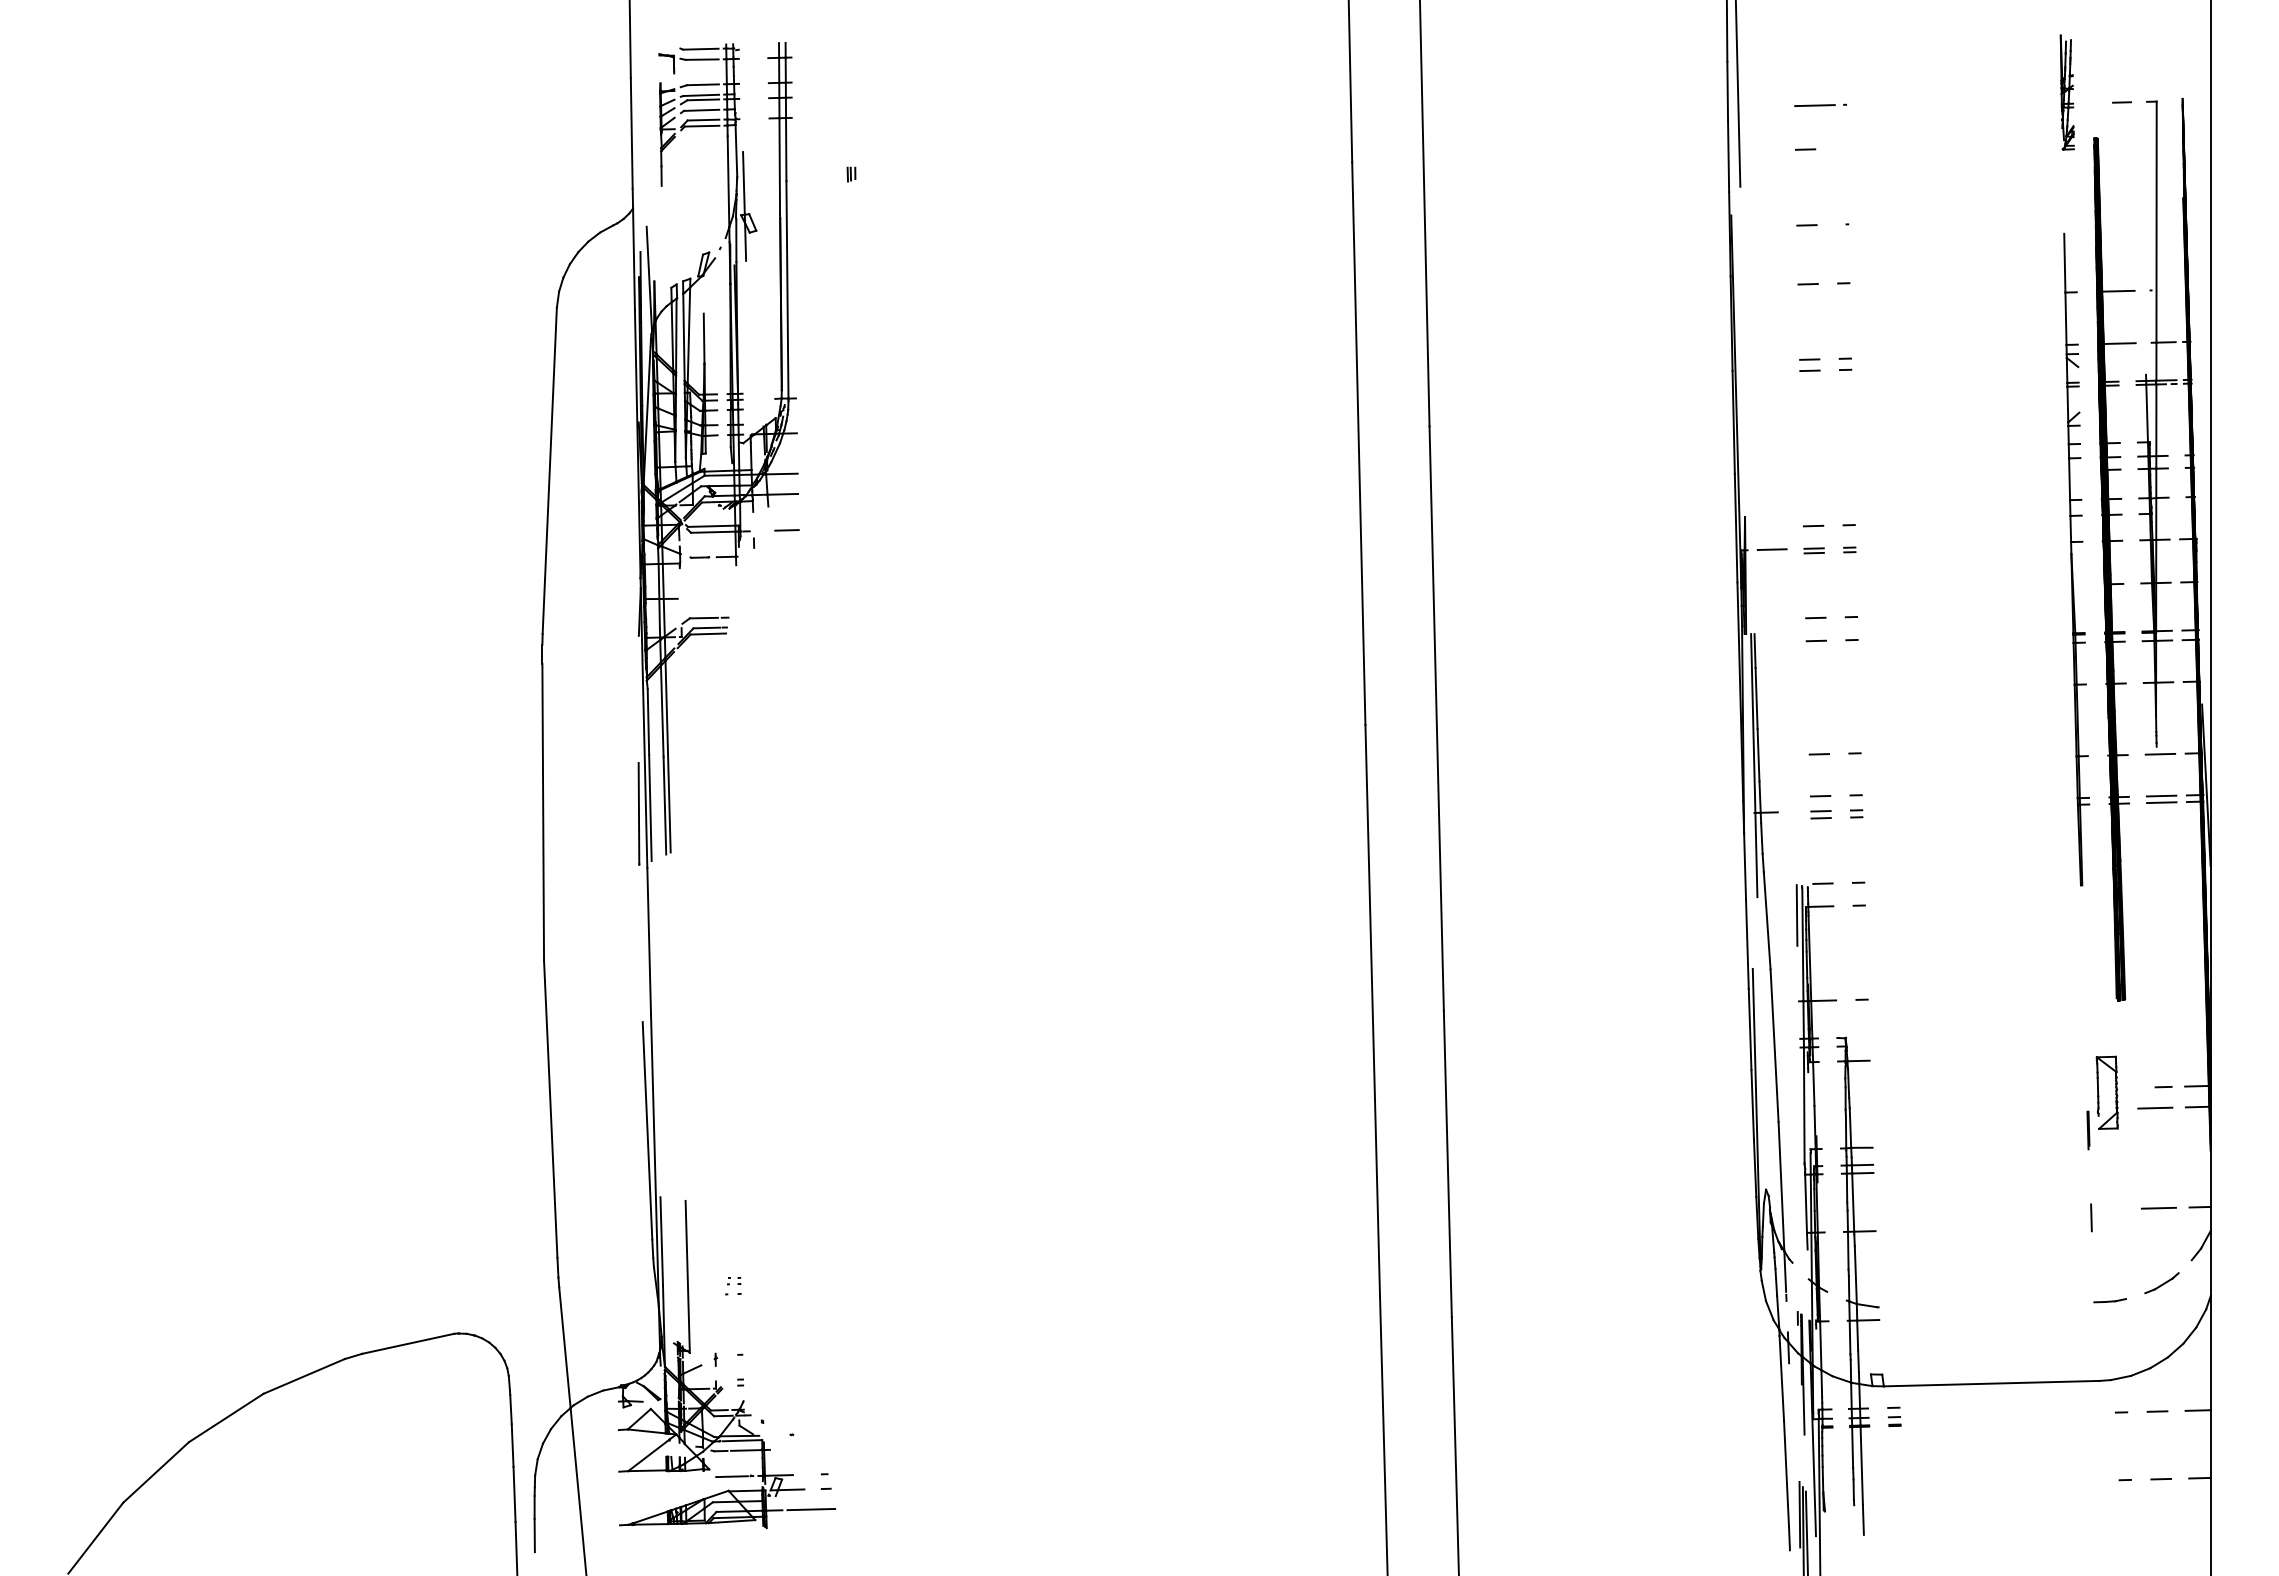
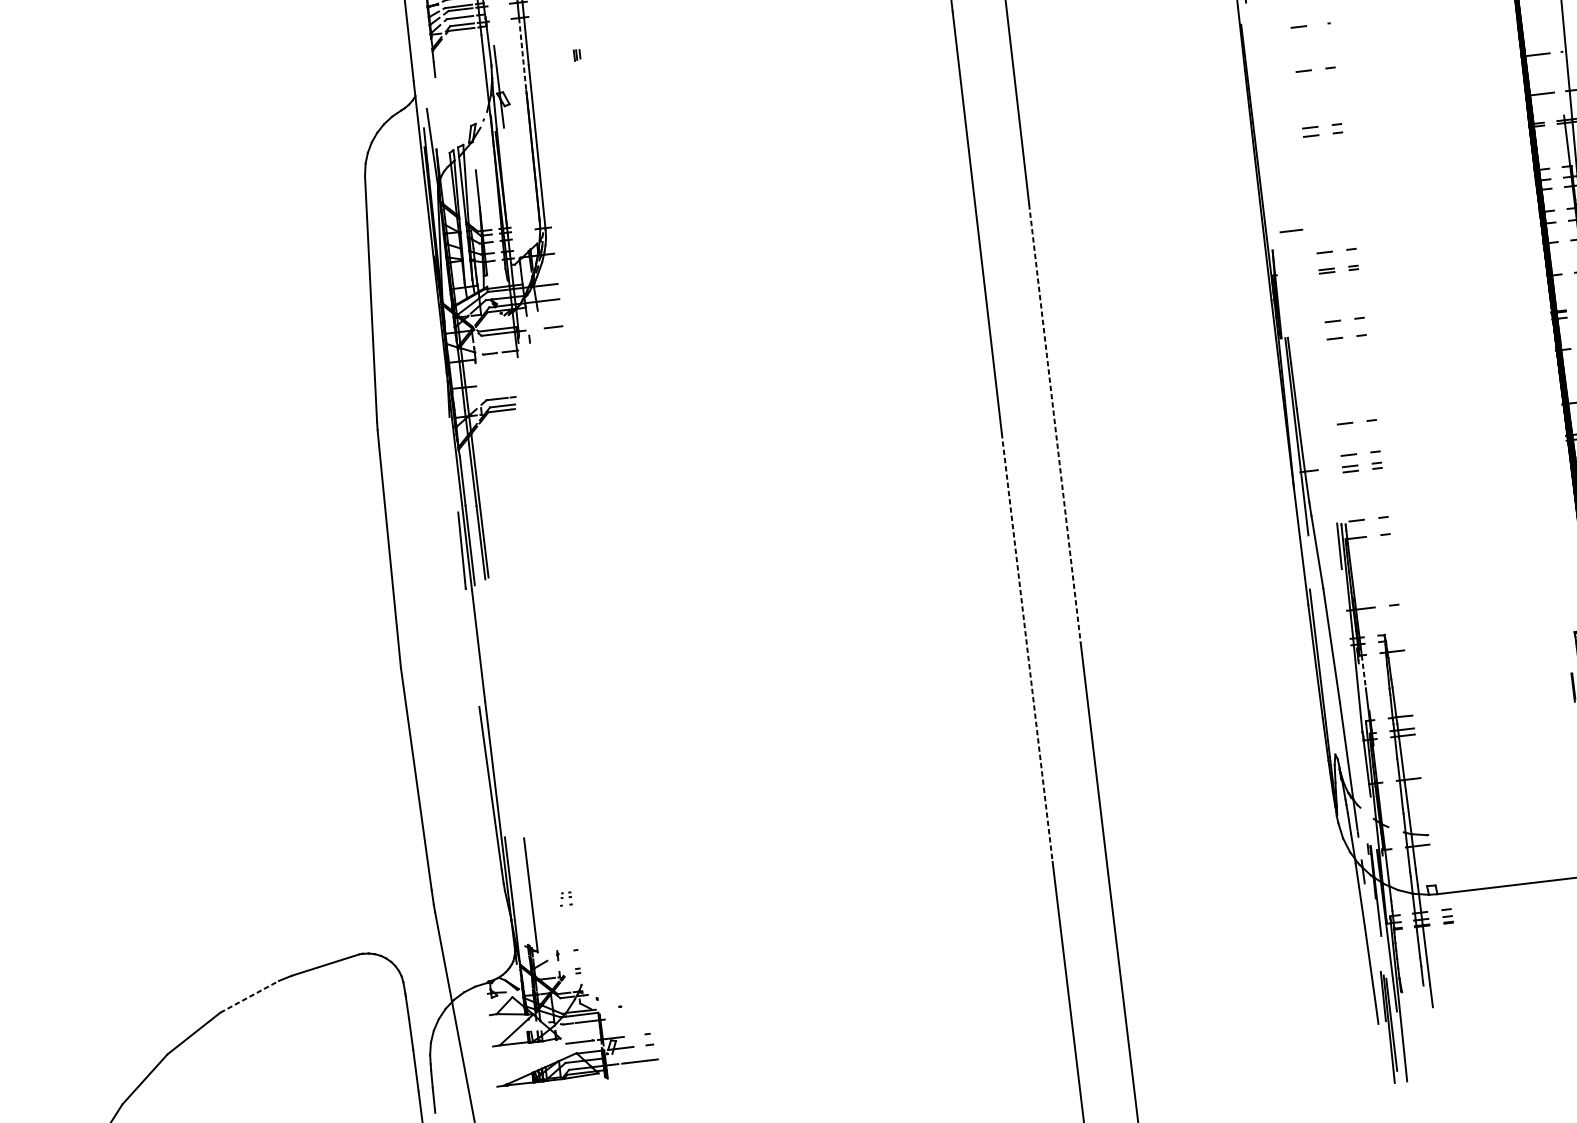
line: (779, 166) -> (522, 54), solid -> dashed
line: (1771, 549) -> (1290, 230), moved
part: (2076, 559) -> (1524, 259), removed
line: (1436, 718) -> (1054, 423), solid -> dashed
line: (1372, 1010) -> (1027, 647), solid -> dashed
line: (1813, 1084) -> (1363, 672), solid -> dashed
line: (304, 1376) -> (249, 996), solid -> dashed

